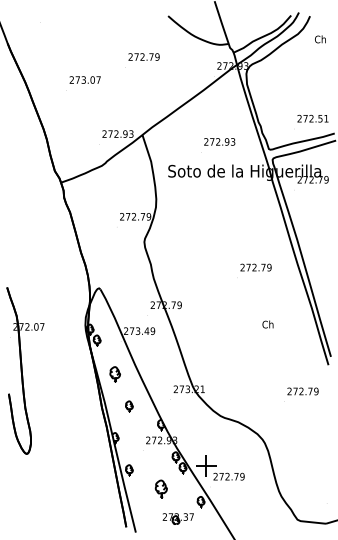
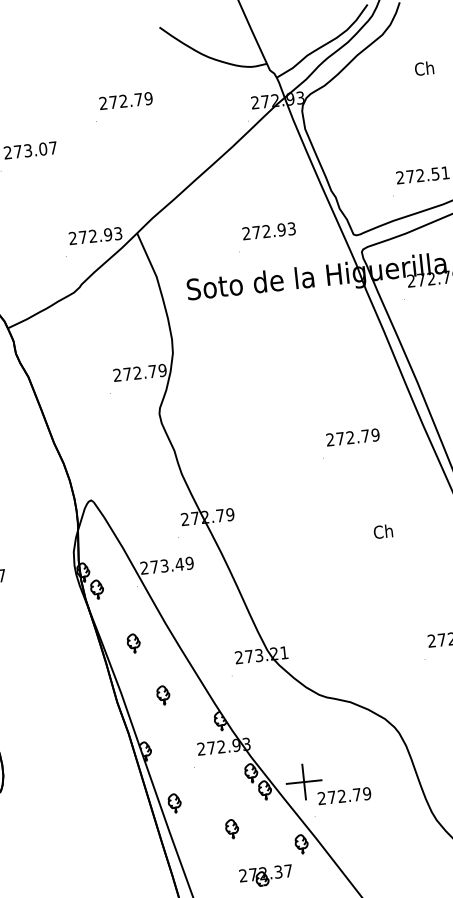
text: (320, 39) -> (424, 68), moved
part: (115, 374) -> (134, 643), size x0.71
part: (161, 488) -> (232, 828), size x0.62

